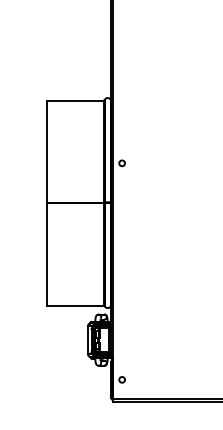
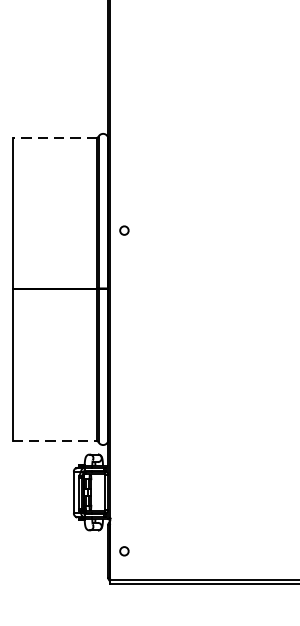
line: (74, 100) -> (53, 137), solid -> dashed
line: (75, 305) -> (55, 441), solid -> dashed

